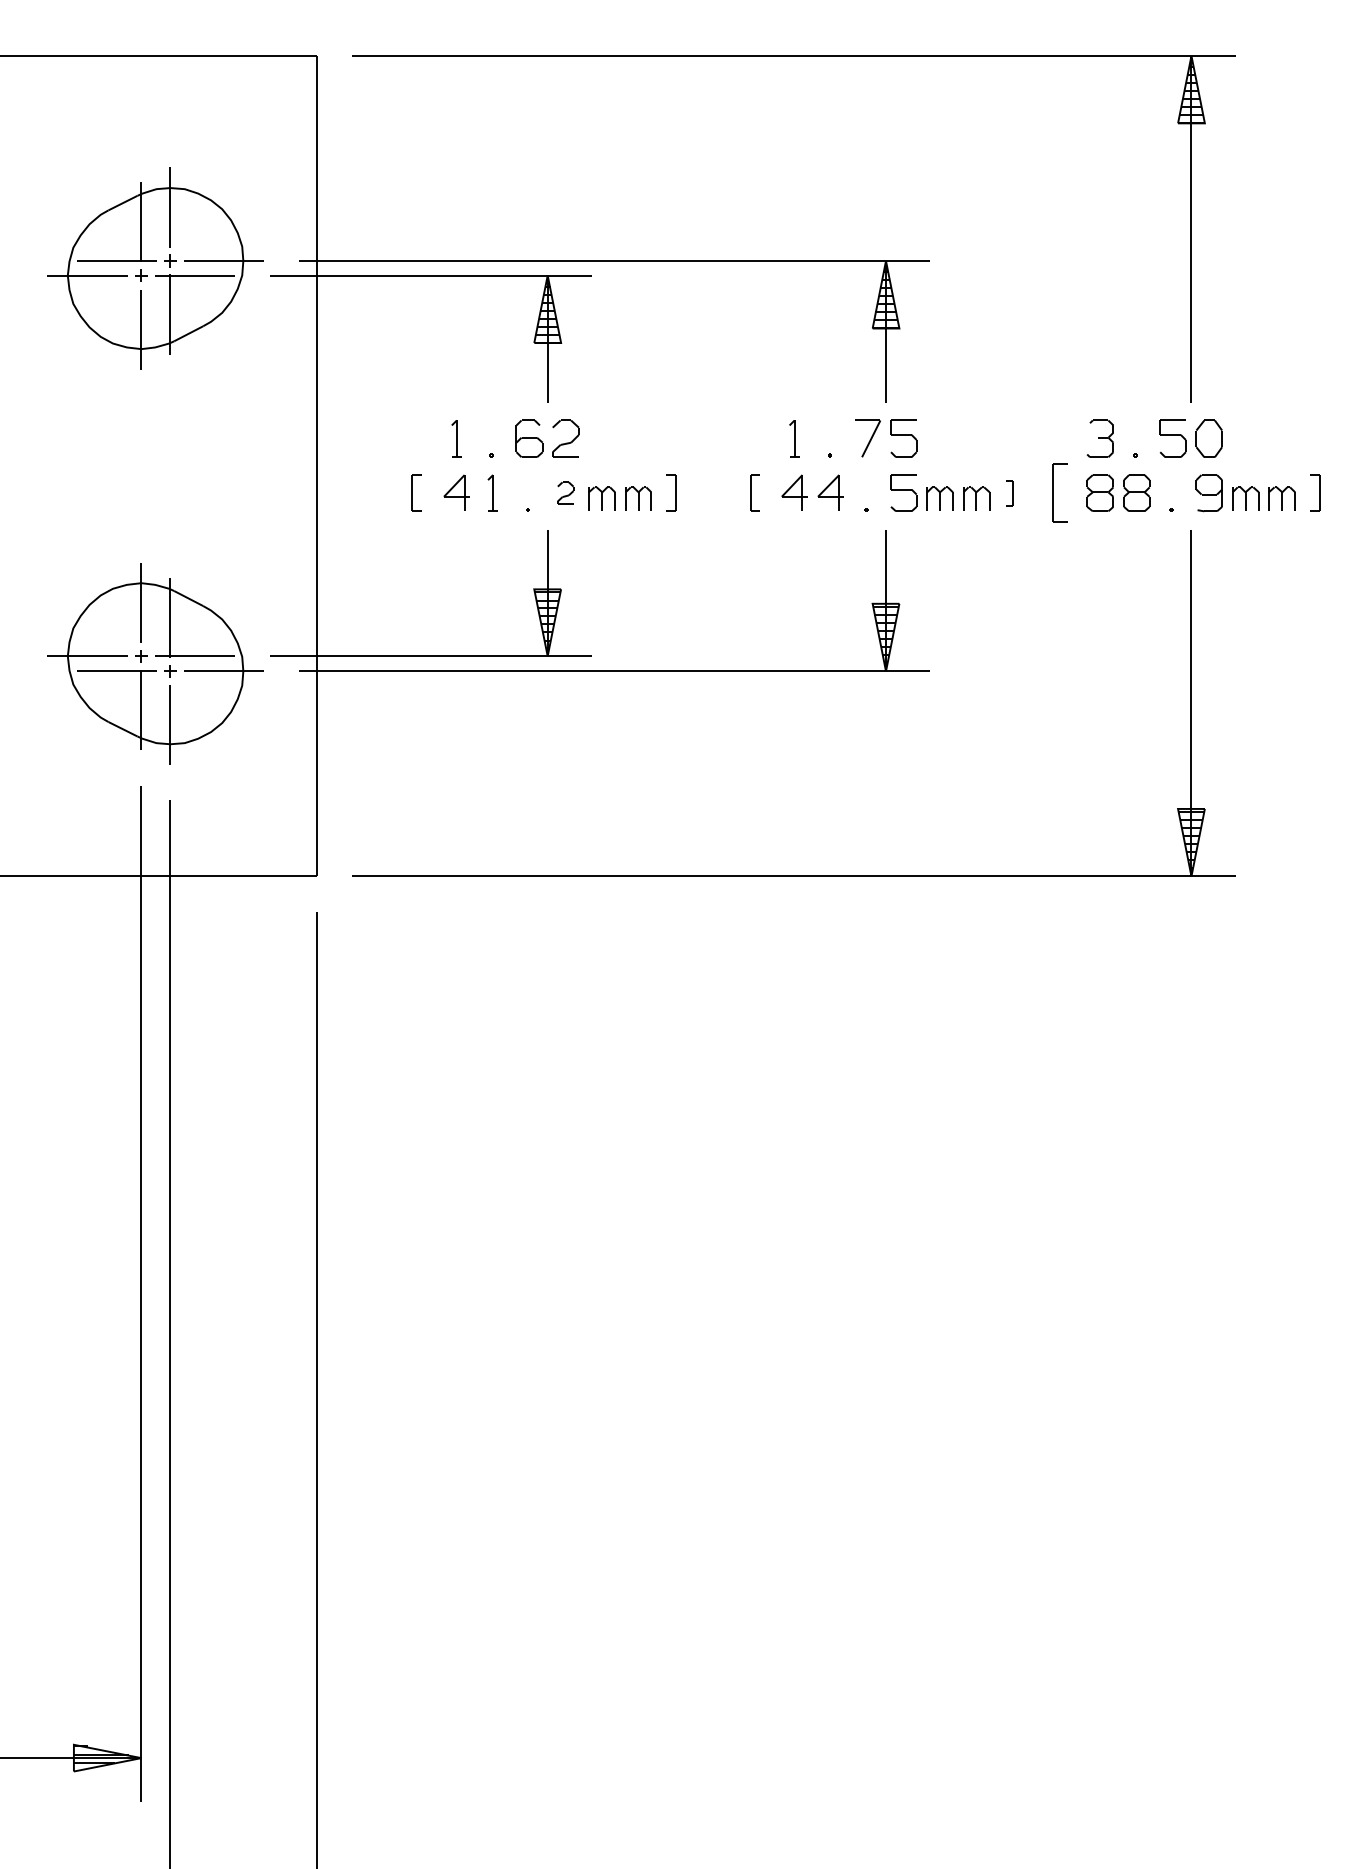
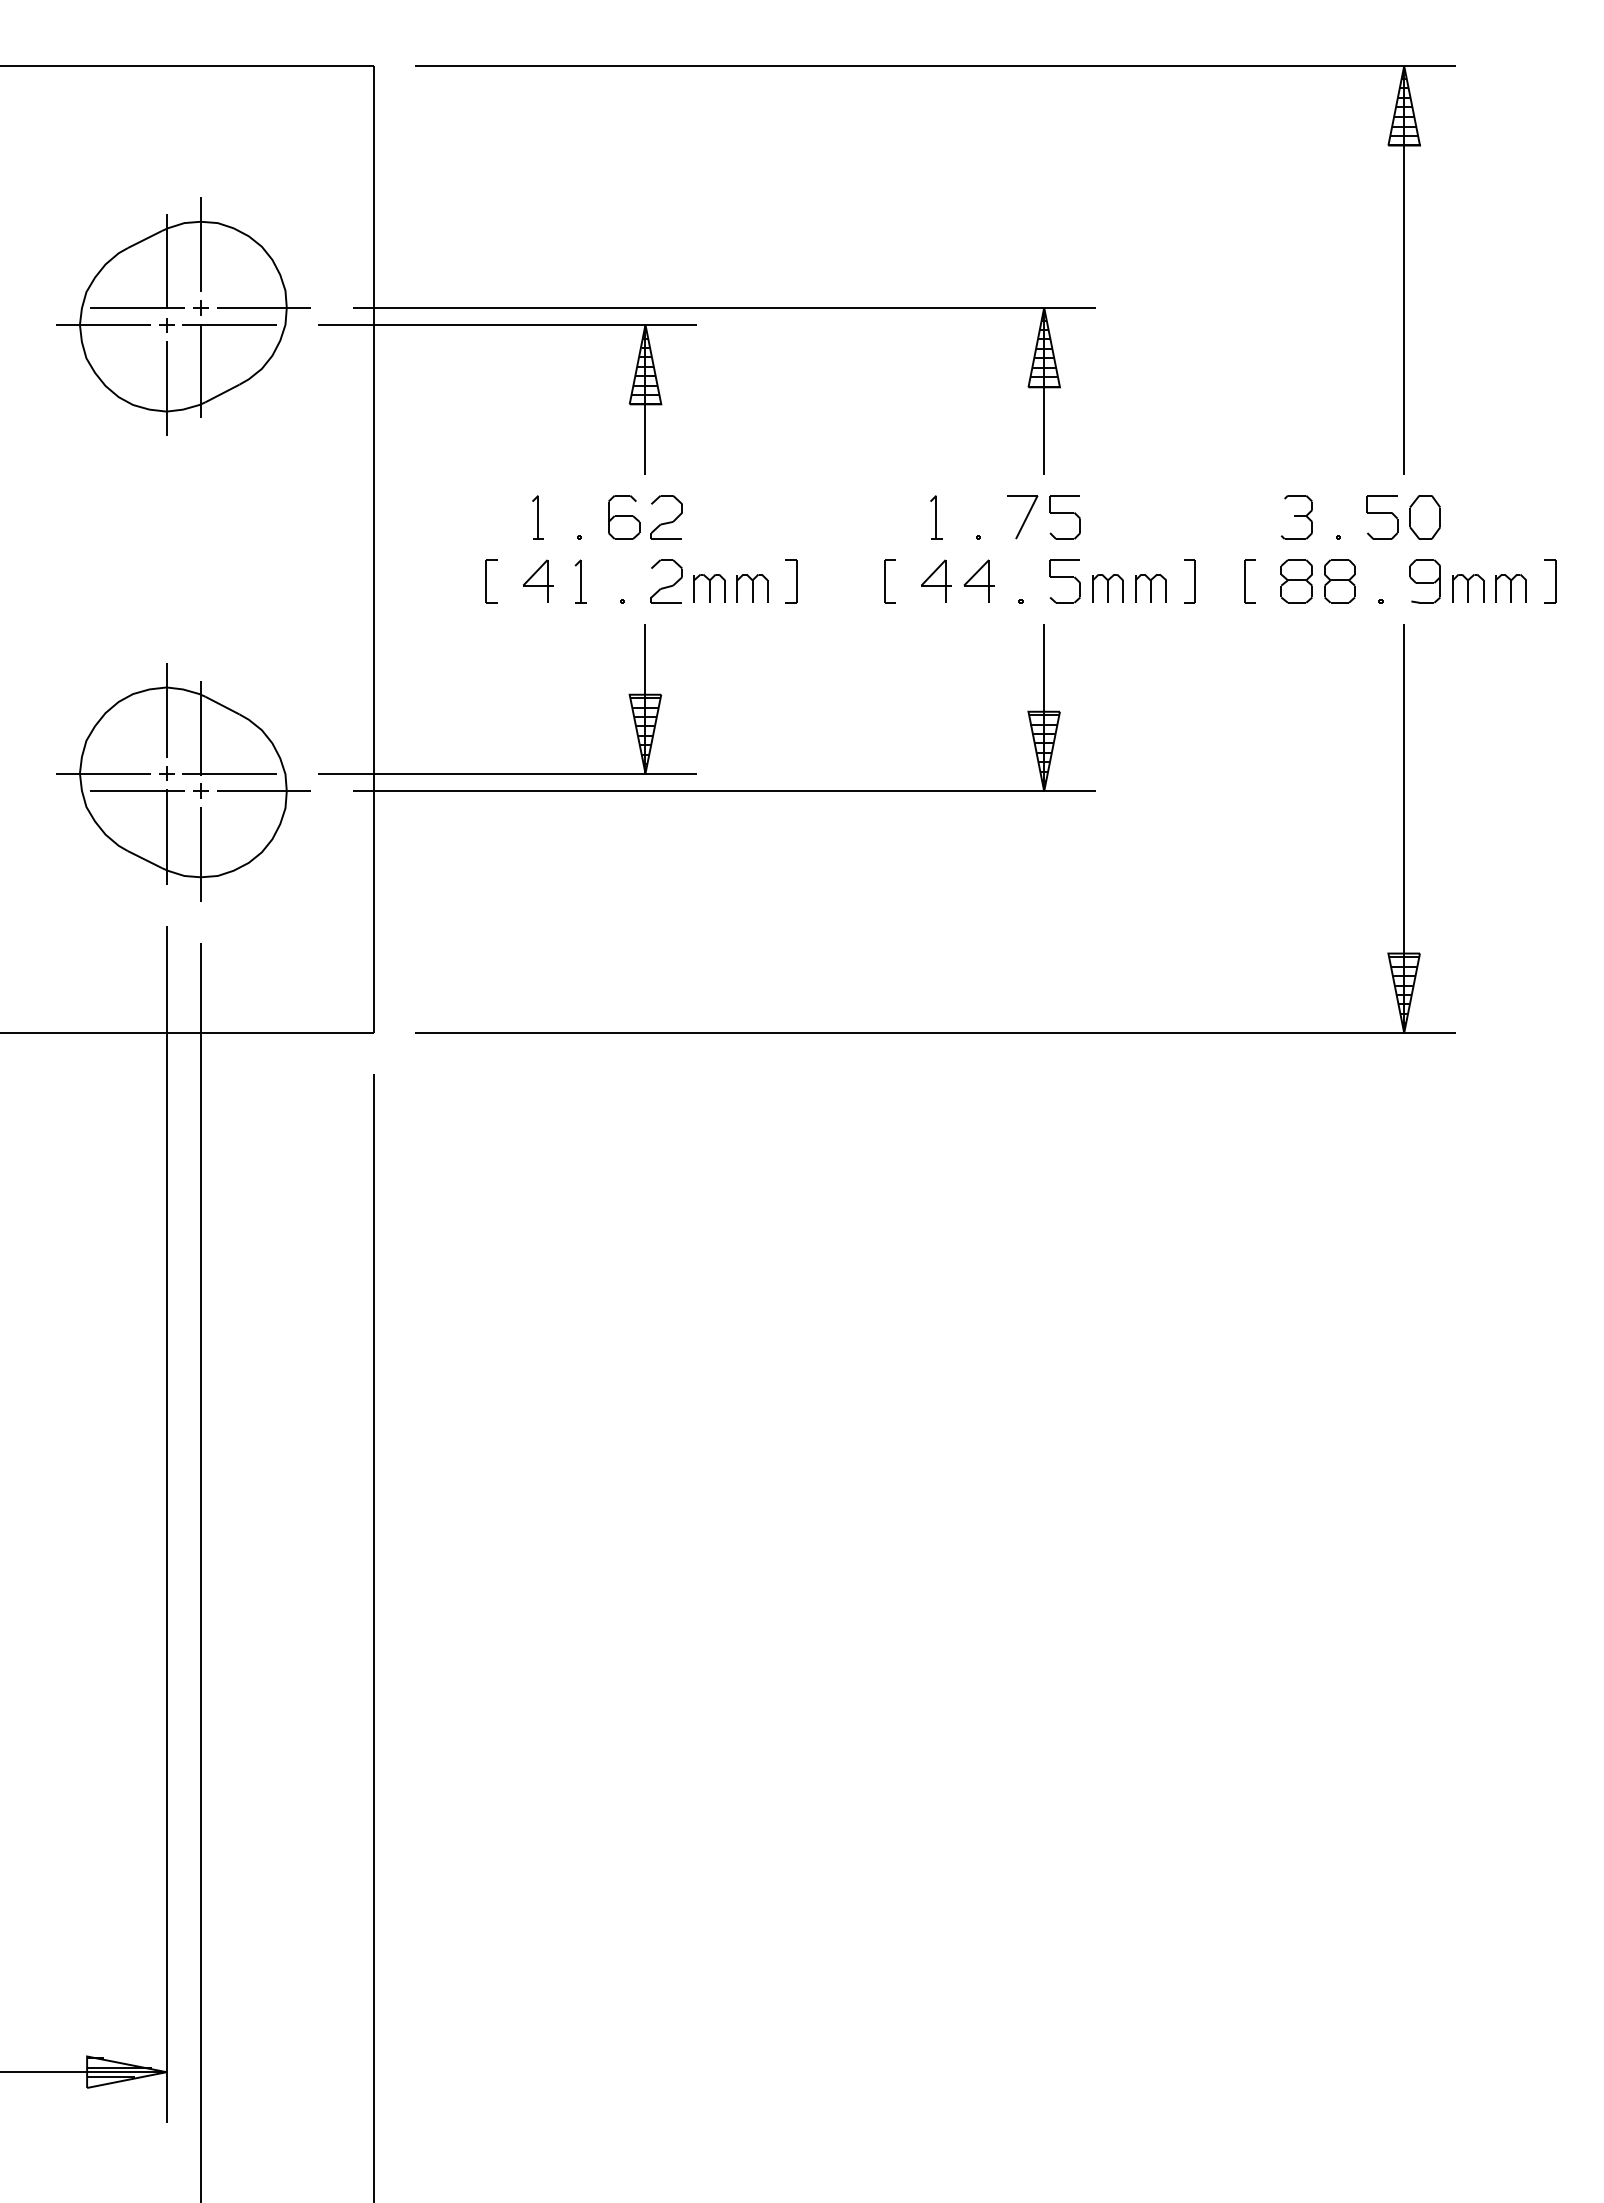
part: (565, 493) -> (666, 581), size x1.67
part: (1009, 493) -> (1189, 581), size x1.43
part: (1060, 493) -> (1249, 581), size x0.62

